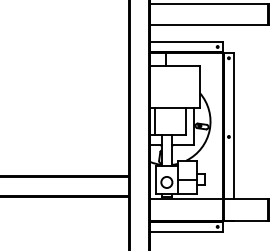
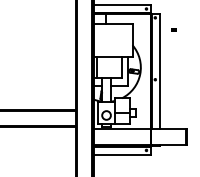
part: (252, 73) -> (173, 29), added

